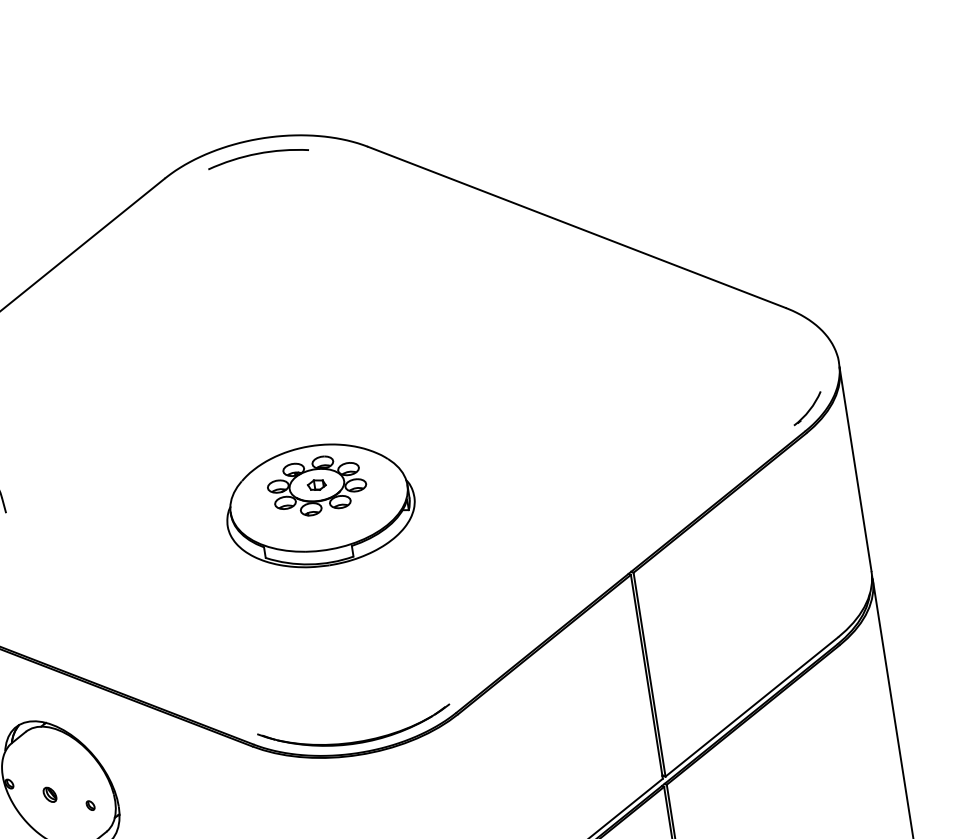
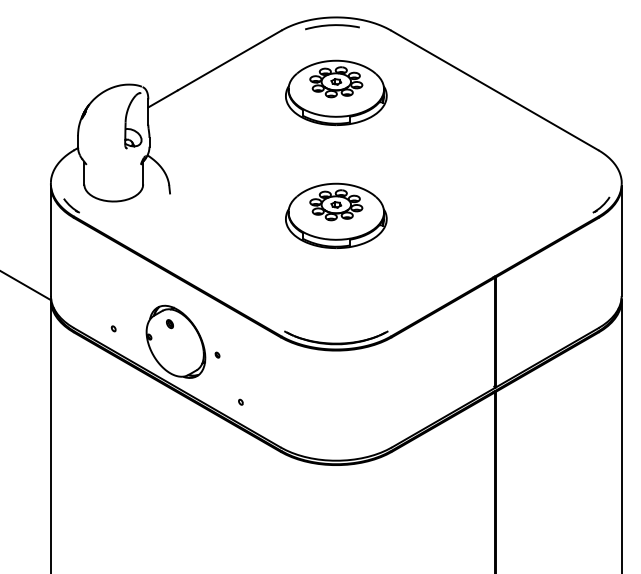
part: (284, 277) -> (336, 92), added
part: (49, 795) -> (169, 324), moved
part: (90, 804) -> (217, 354), moved

